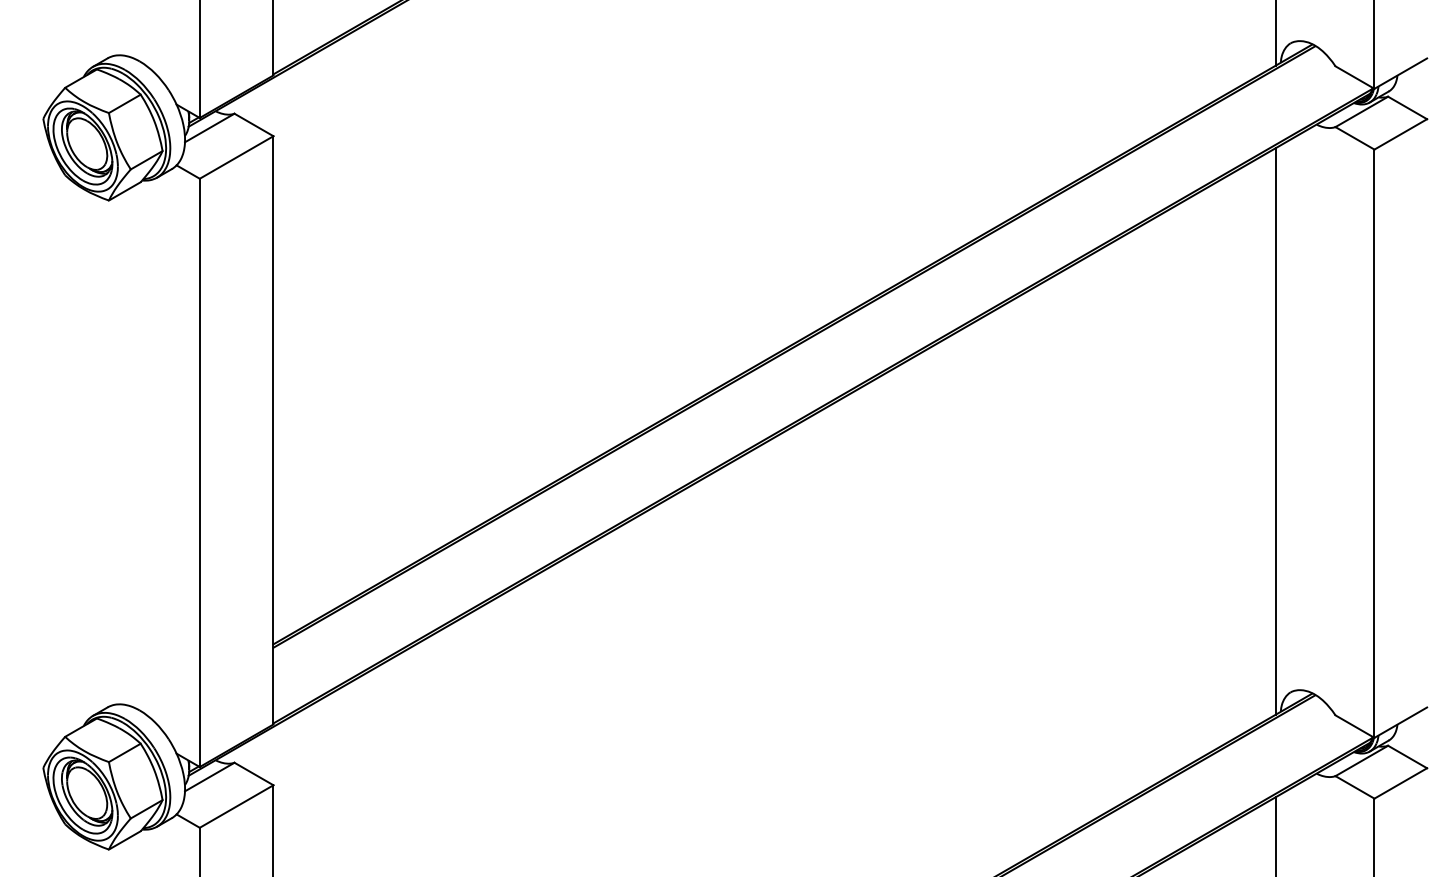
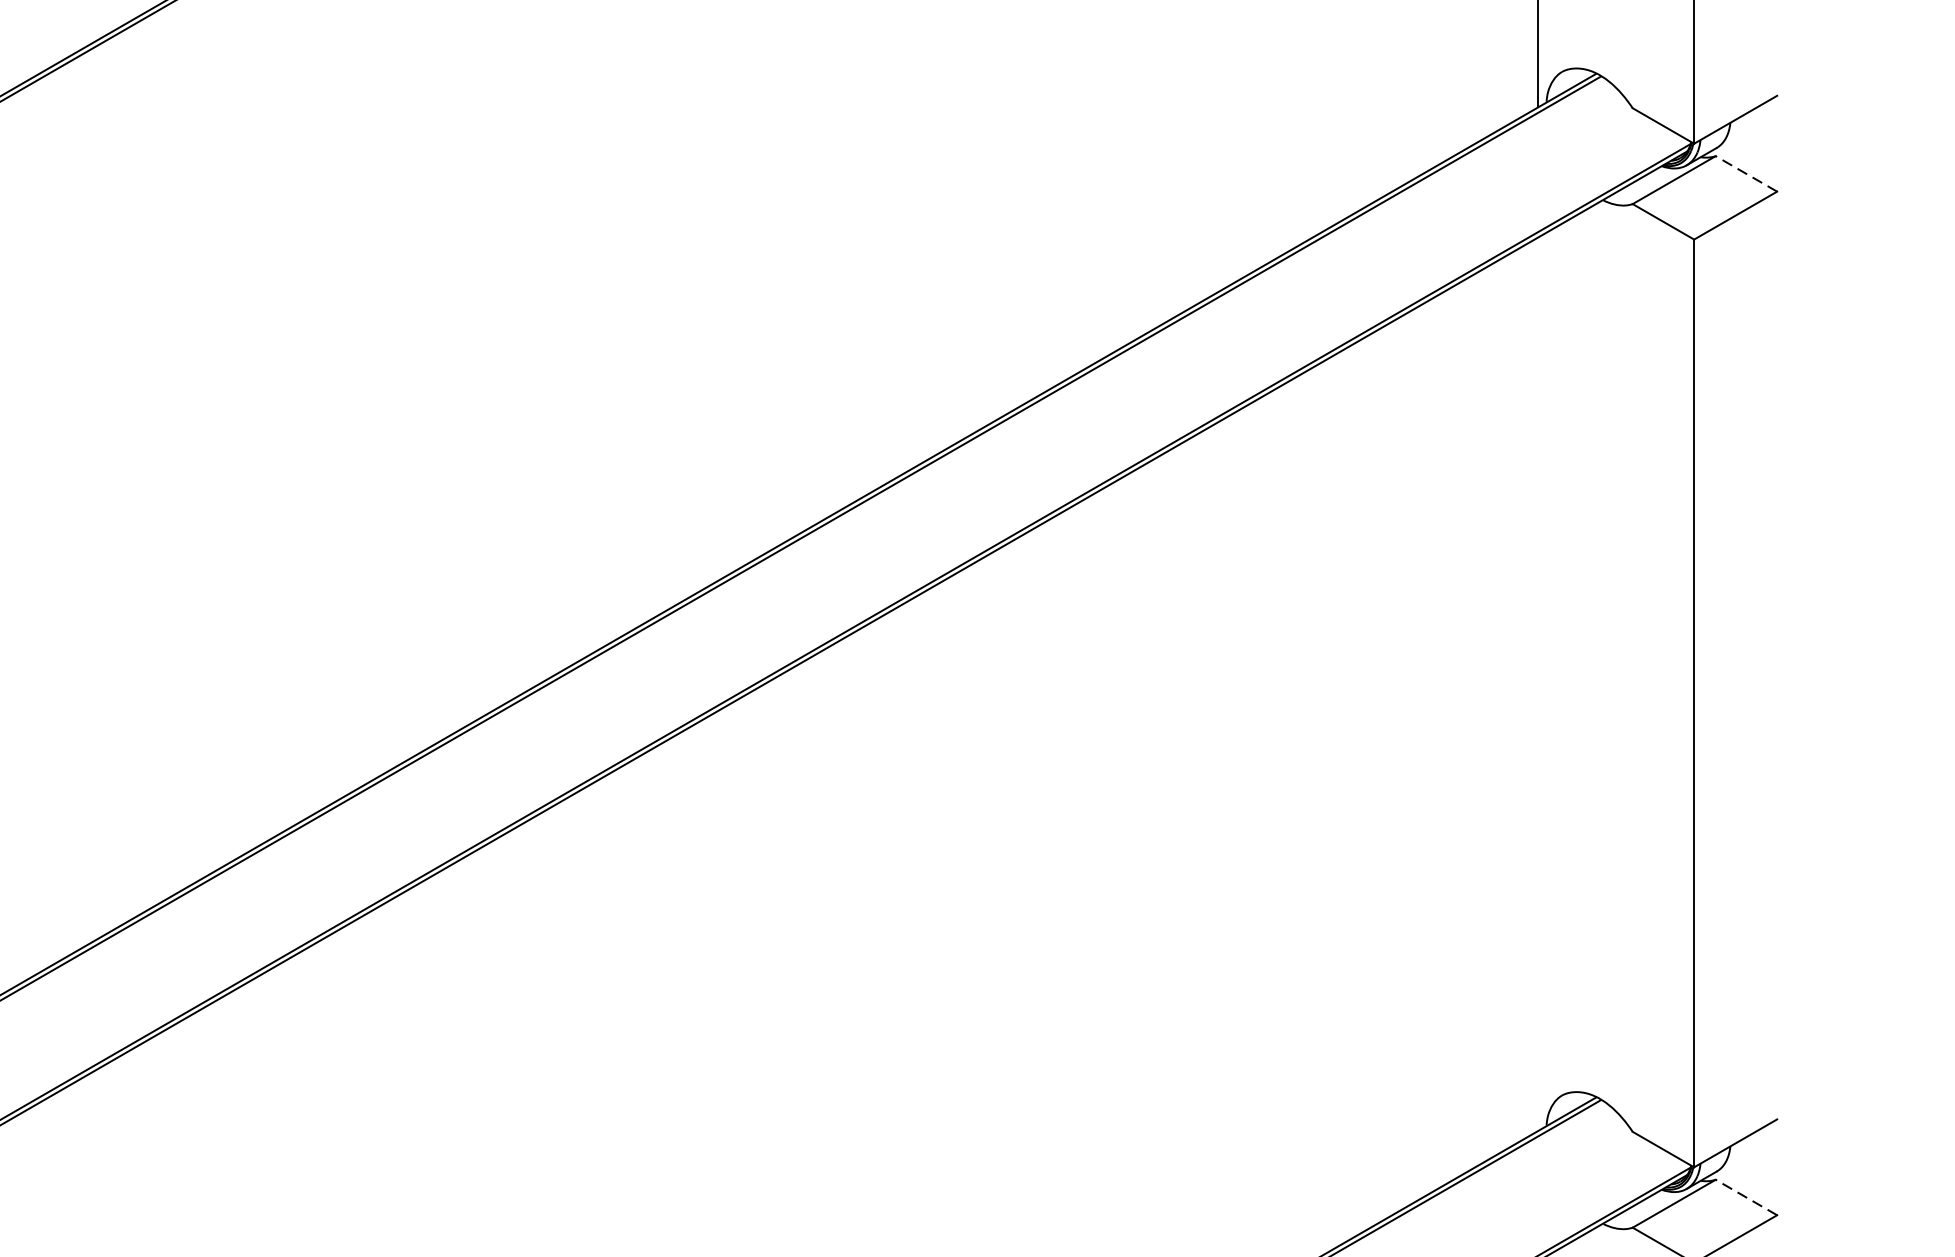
line: (1407, 107) -> (1746, 173), solid -> dashed
line: (1275, 431) -> (1538, 684), removed
line: (1407, 756) -> (1746, 1196), solid -> dashed

